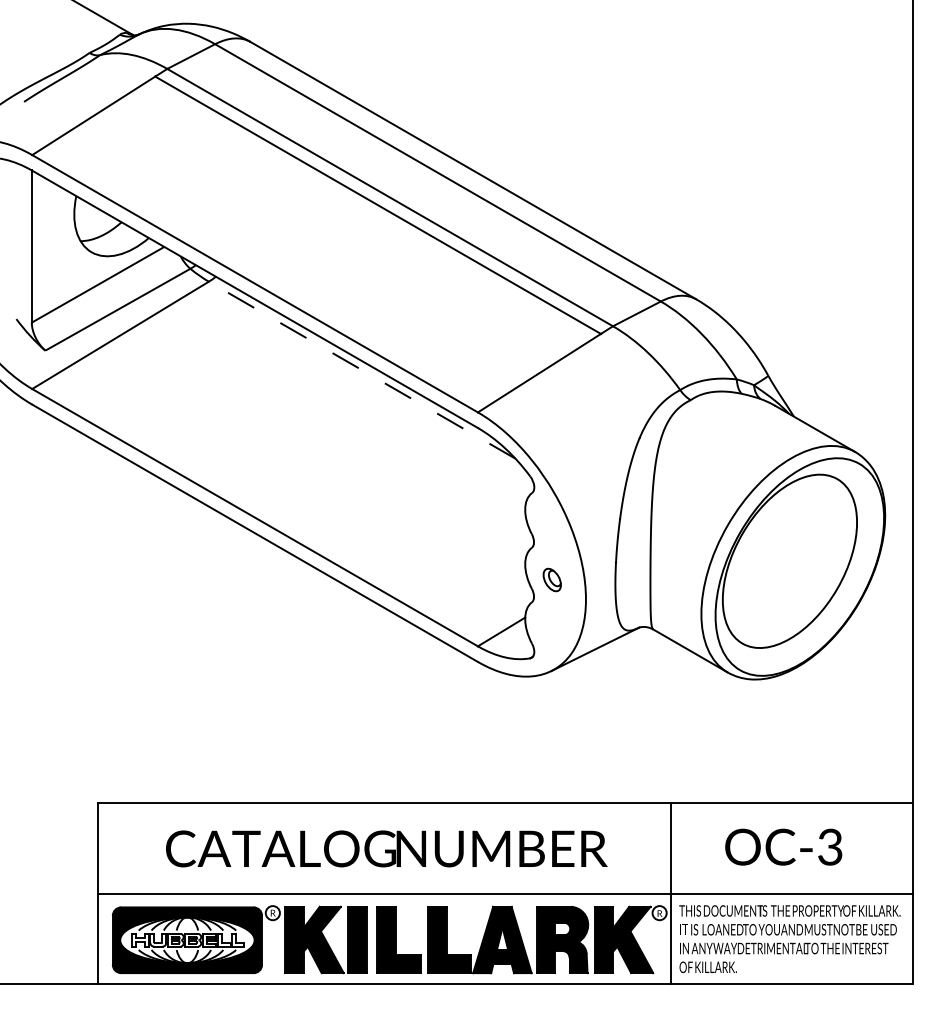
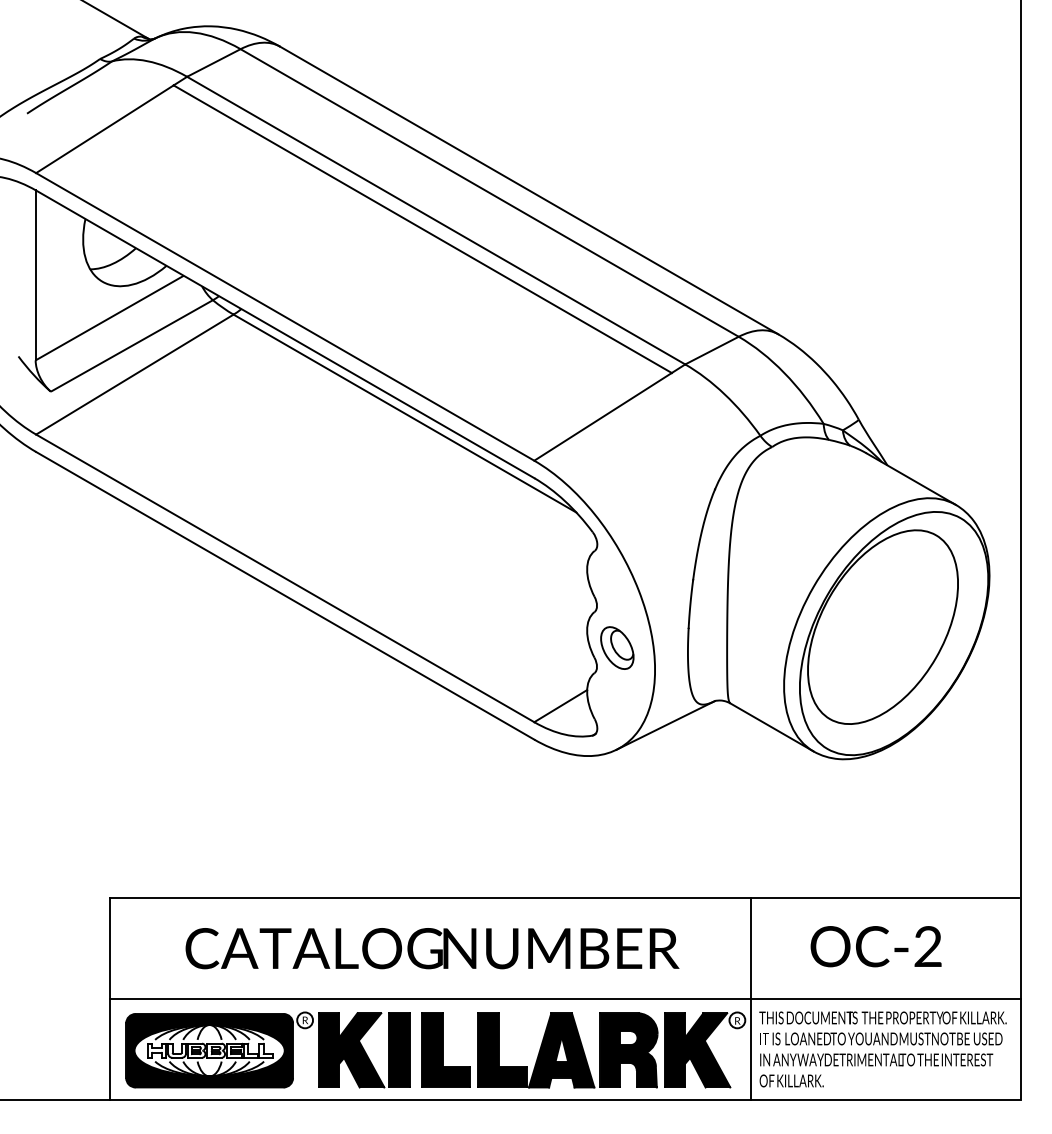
line: (362, 370) -> (405, 413), dashed -> solid
part: (552, 579) -> (617, 647), size x1.67
text: (829, 847) -> (927, 947), OC-3 -> OC-2

